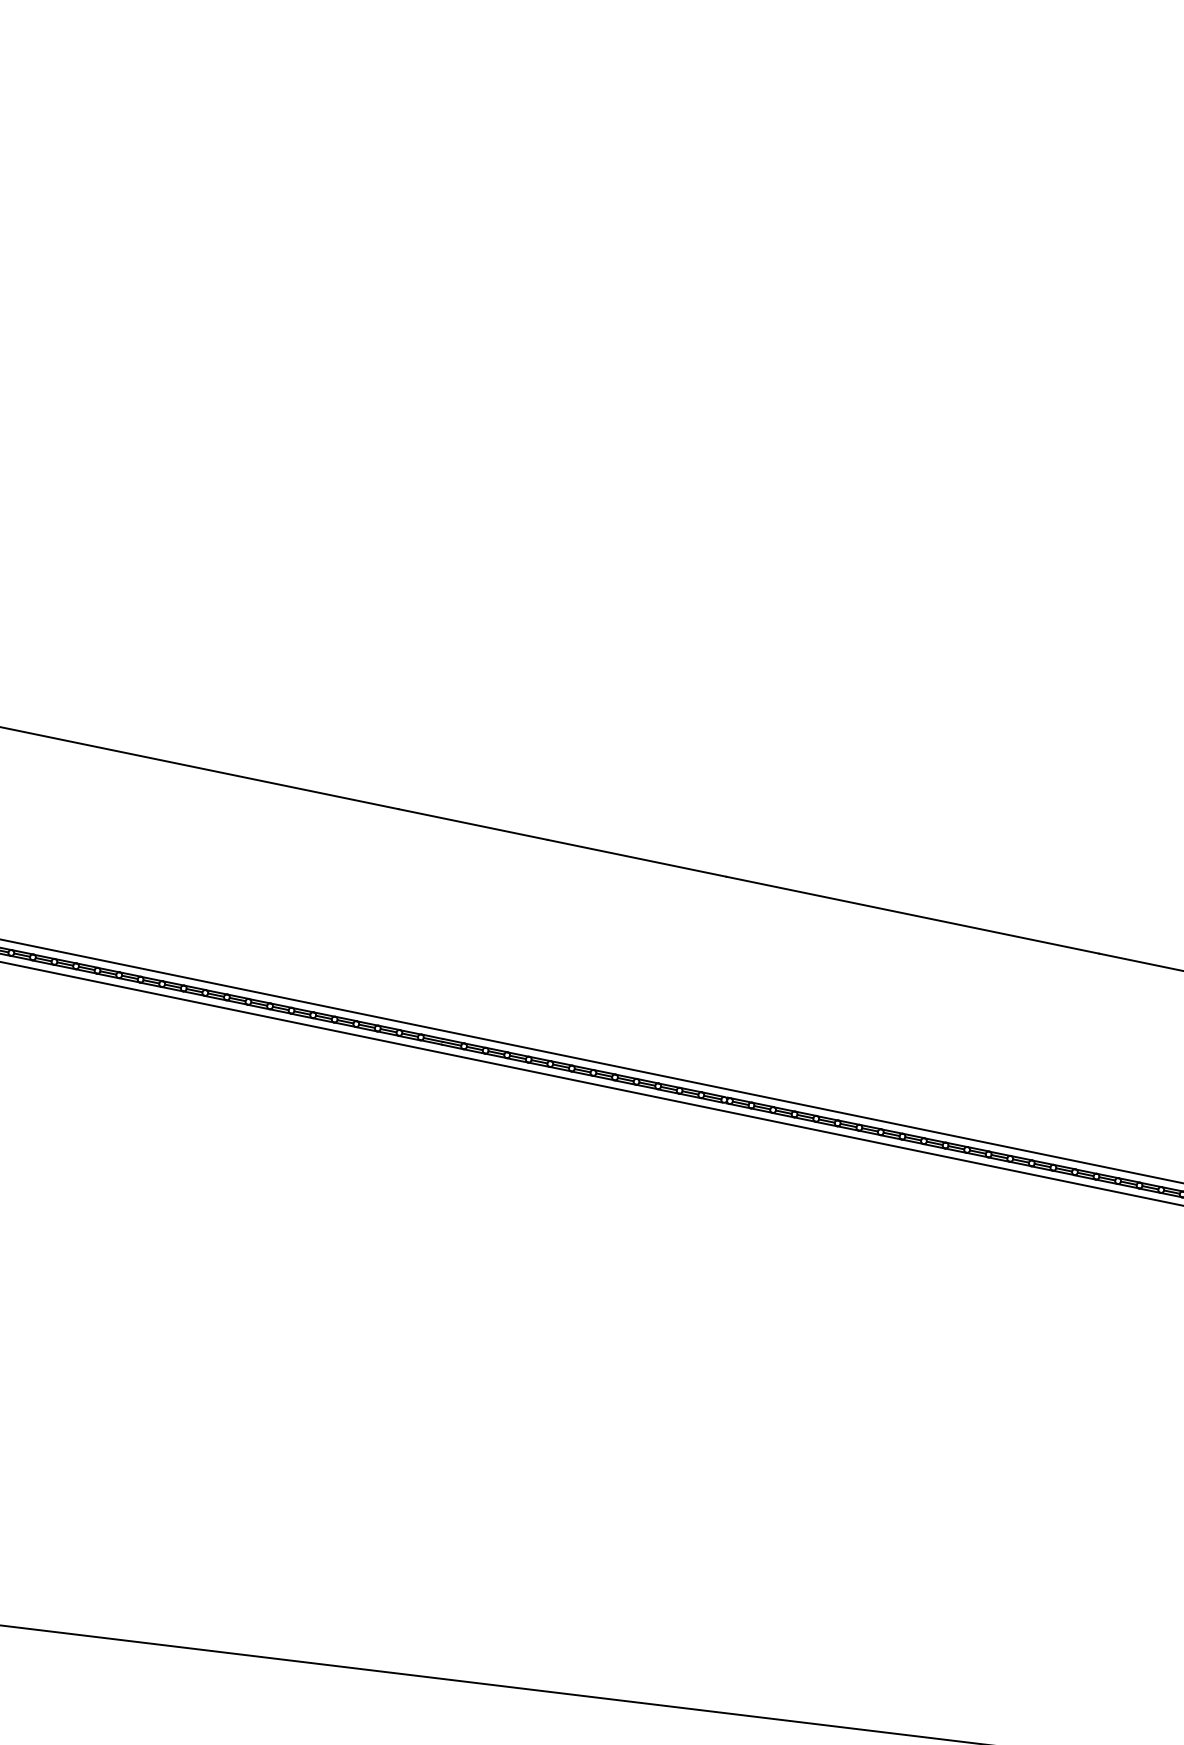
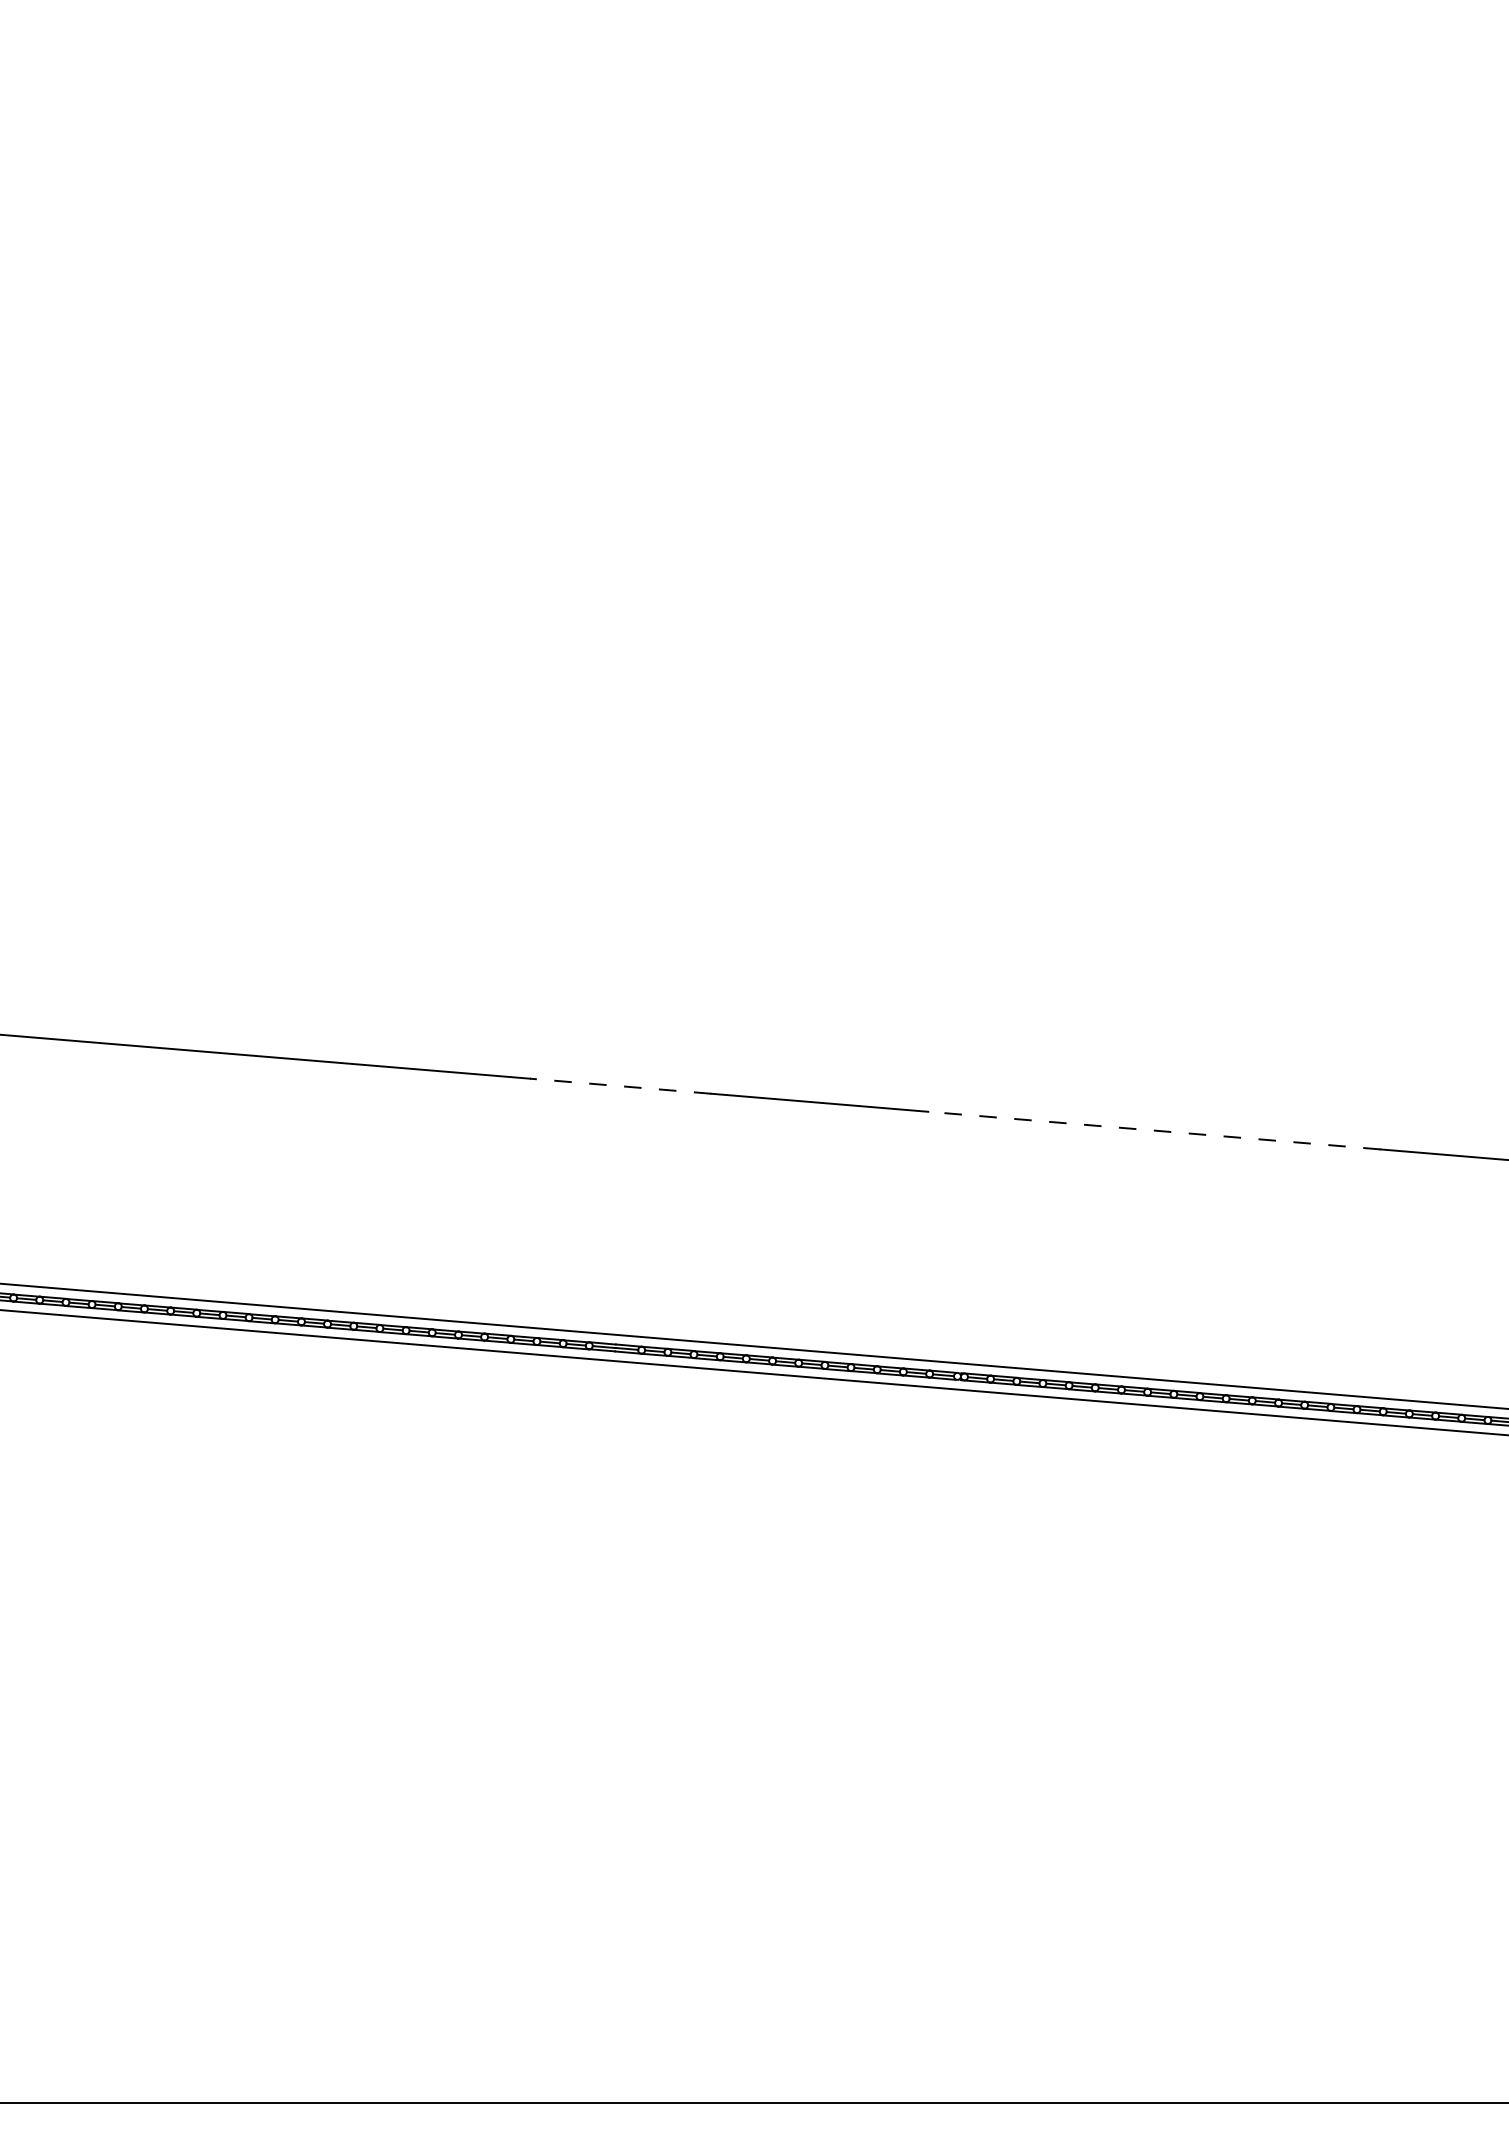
line: (473, 824) -> (620, 1086), solid -> dashed
line: (912, 915) -> (1154, 1130), solid -> dashed

